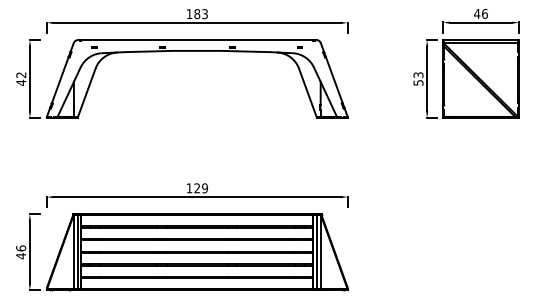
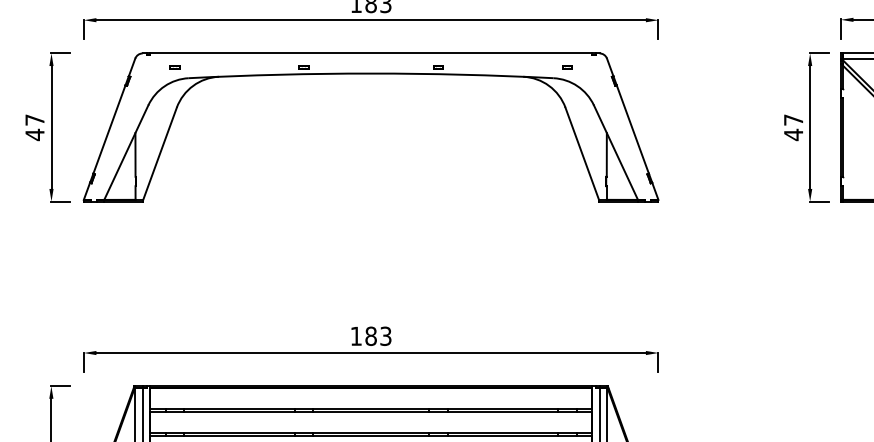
text: (21, 75) -> (35, 120), 42 -> 47
text: (418, 79) -> (793, 128), 53 -> 47
text: (200, 188) -> (377, 336), 129 -> 183

